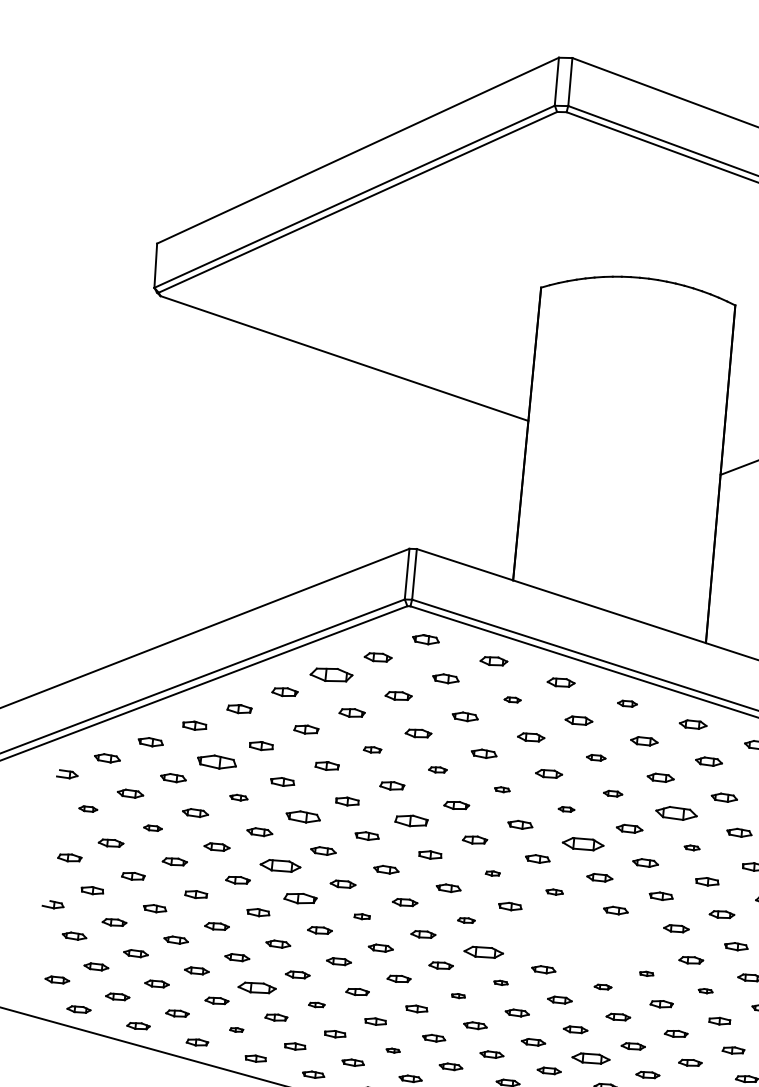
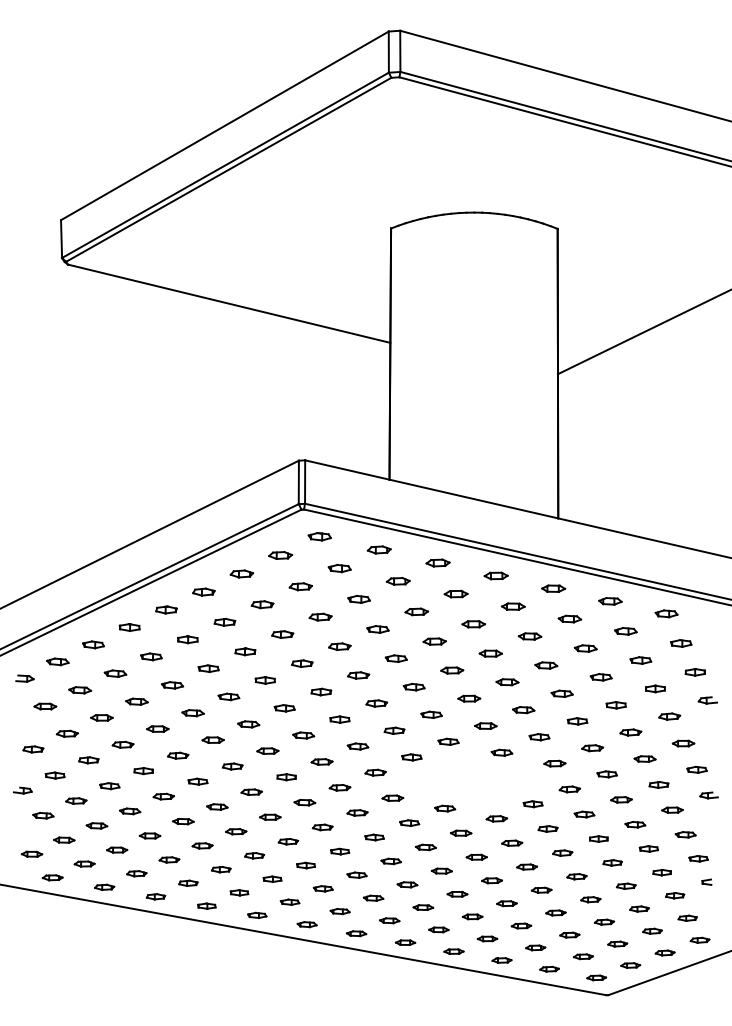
part: (330, 674) -> (241, 573), size x0.62
part: (511, 699) -> (397, 581), size x1.67
part: (626, 703) -> (495, 575), size x1.43
part: (372, 749) -> (282, 634), size x1.43
part: (596, 757) -> (473, 624), size x1.43
part: (217, 761) -> (151, 656), size x0.62
part: (437, 769) -> (339, 646), size x1.43
part: (501, 789) -> (395, 658), size x1.67
part: (612, 793) -> (490, 653), size x1.43
part: (238, 797) -> (172, 685), size x1.43
part: (88, 809) -> (45, 706), size x1.43
part: (566, 809) -> (452, 670), size x1.67
part: (676, 813) -> (546, 665), size x0.62
part: (302, 816) -> (228, 696), size x0.71
part: (411, 820) -> (321, 691), size x0.71
part: (152, 827) -> (101, 717), size x1.43
part: (583, 843) -> (469, 698), size x0.62
part: (691, 847) -> (561, 693), size x1.67
part: (279, 864) -> (212, 739), size x0.62
part: (492, 873) -> (394, 730), size x1.67
part: (554, 891) -> (448, 741), size x1.43
part: (300, 898) -> (232, 766), size x0.71
part: (362, 916) -> (286, 777), size x1.43
part: (466, 920) -> (375, 772), size x1.43
part: (483, 951) -> (392, 797), size x0.62
part: (646, 974) -> (532, 804), size x1.67
part: (500, 982) -> (409, 822), size x1.67
part: (602, 986) -> (496, 818), size x1.43
part: (257, 987) -> (202, 845), size x0.62
part: (705, 991) -> (584, 814), size x1.67
part: (458, 996) -> (374, 837), size x1.67
part: (316, 1004) -> (254, 855), size x1.43
part: (236, 1029) -> (188, 882), size x1.67
part: (392, 1050) -> (322, 888), size x1.67
part: (590, 1058) -> (491, 880), size x0.62

